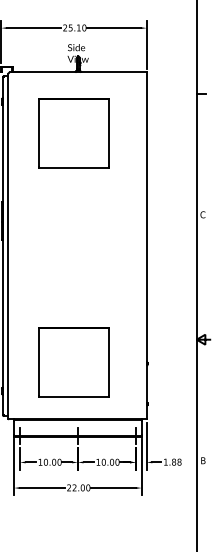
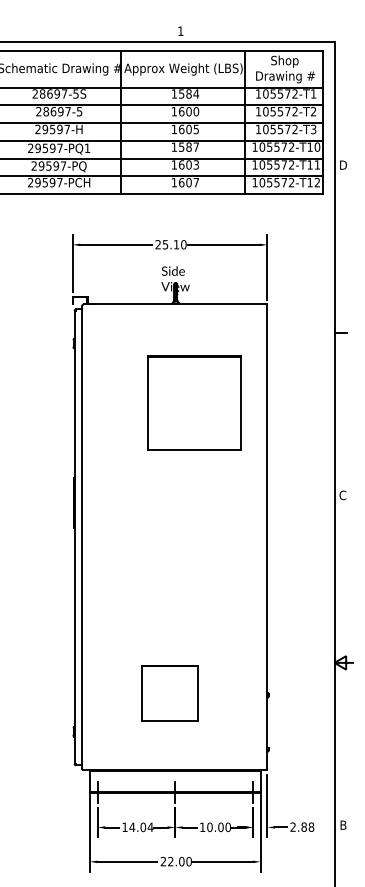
part: (73, 132) -> (194, 402), moved
part: (73, 362) -> (169, 693), size x0.6
text: (165, 461) -> (292, 826), 1.88 -> 2.88
text: (52, 462) -> (141, 827), 10.00 -> 14.04

